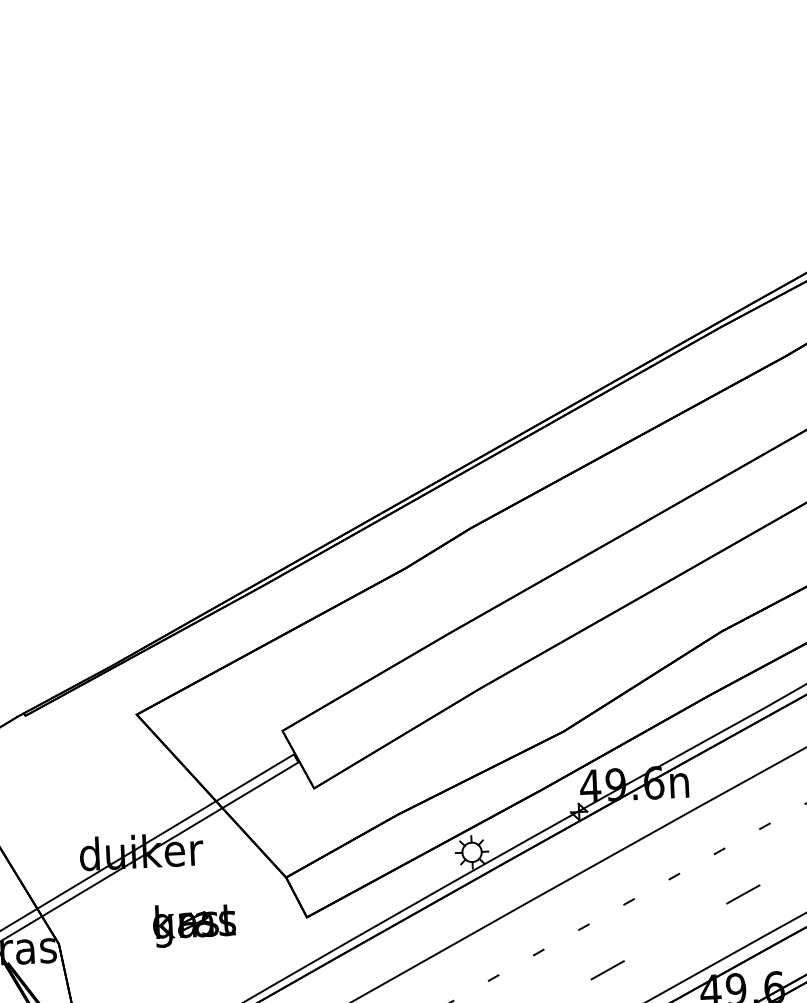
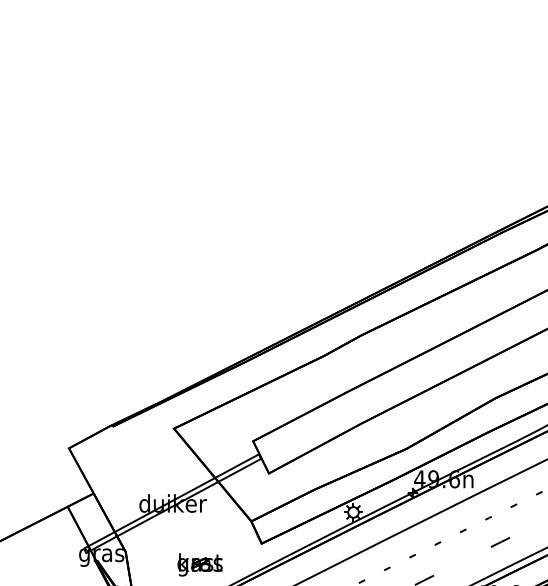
part: (193, 924) -> (199, 564), moved

